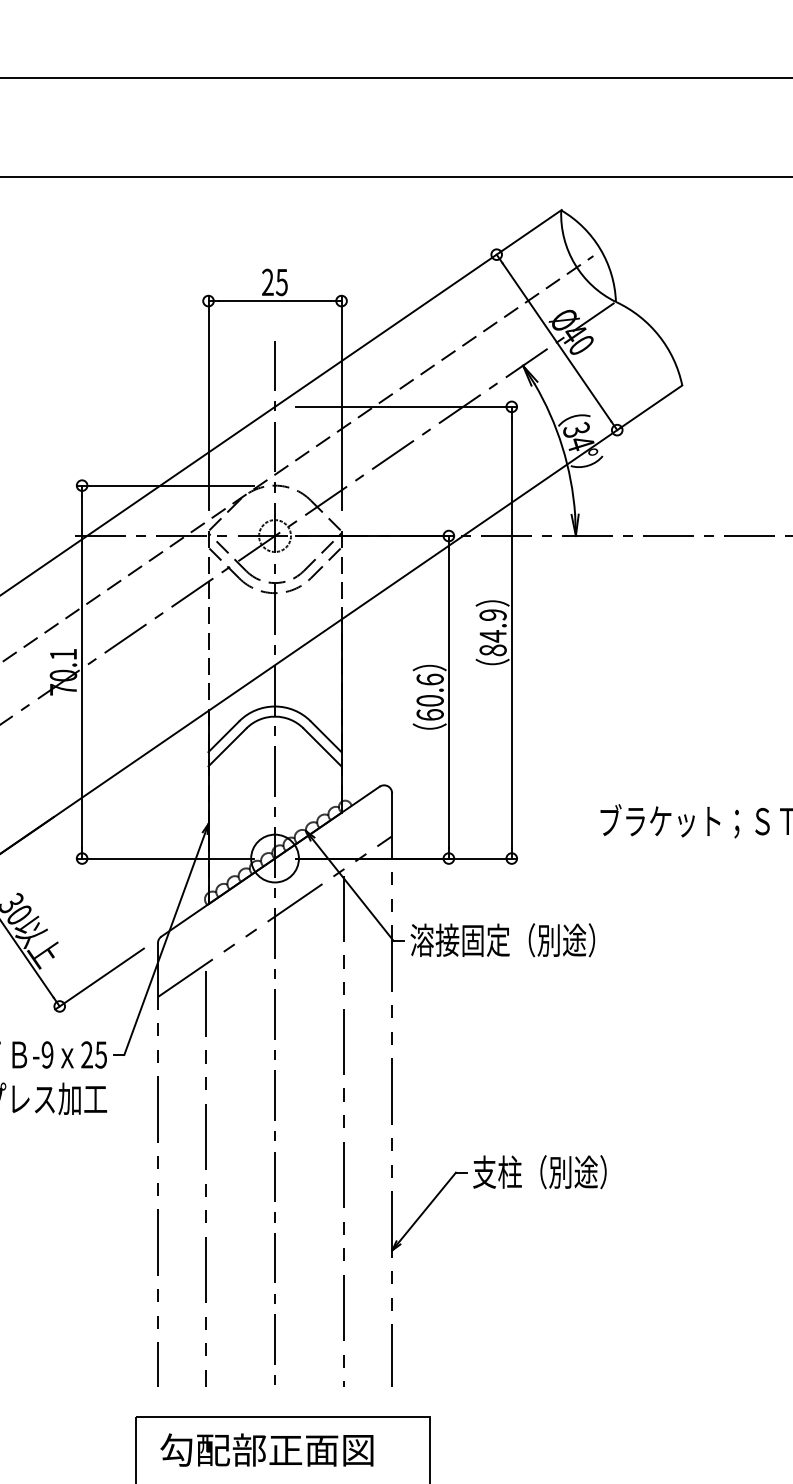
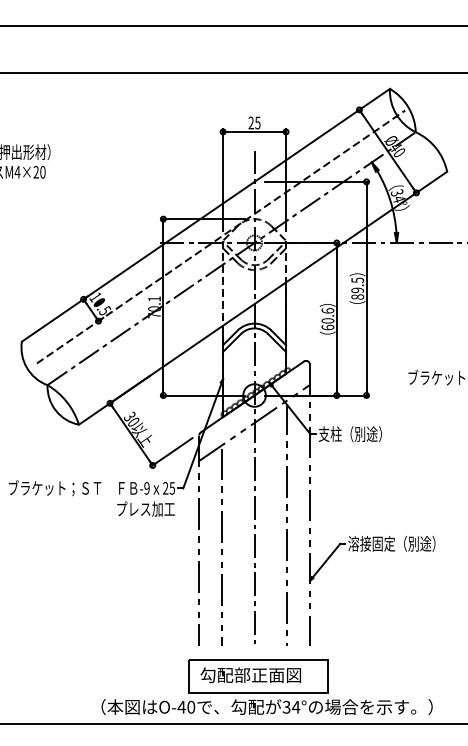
text: (492, 625) -> (357, 285), 84.9 -> 89.5
text: (501, 940) -> (361, 434), 溶接固定（別途） -> 支柱（別途）
text: (564, 1171) -> (391, 543), 支柱（別途） -> 溶接固定（別途）

